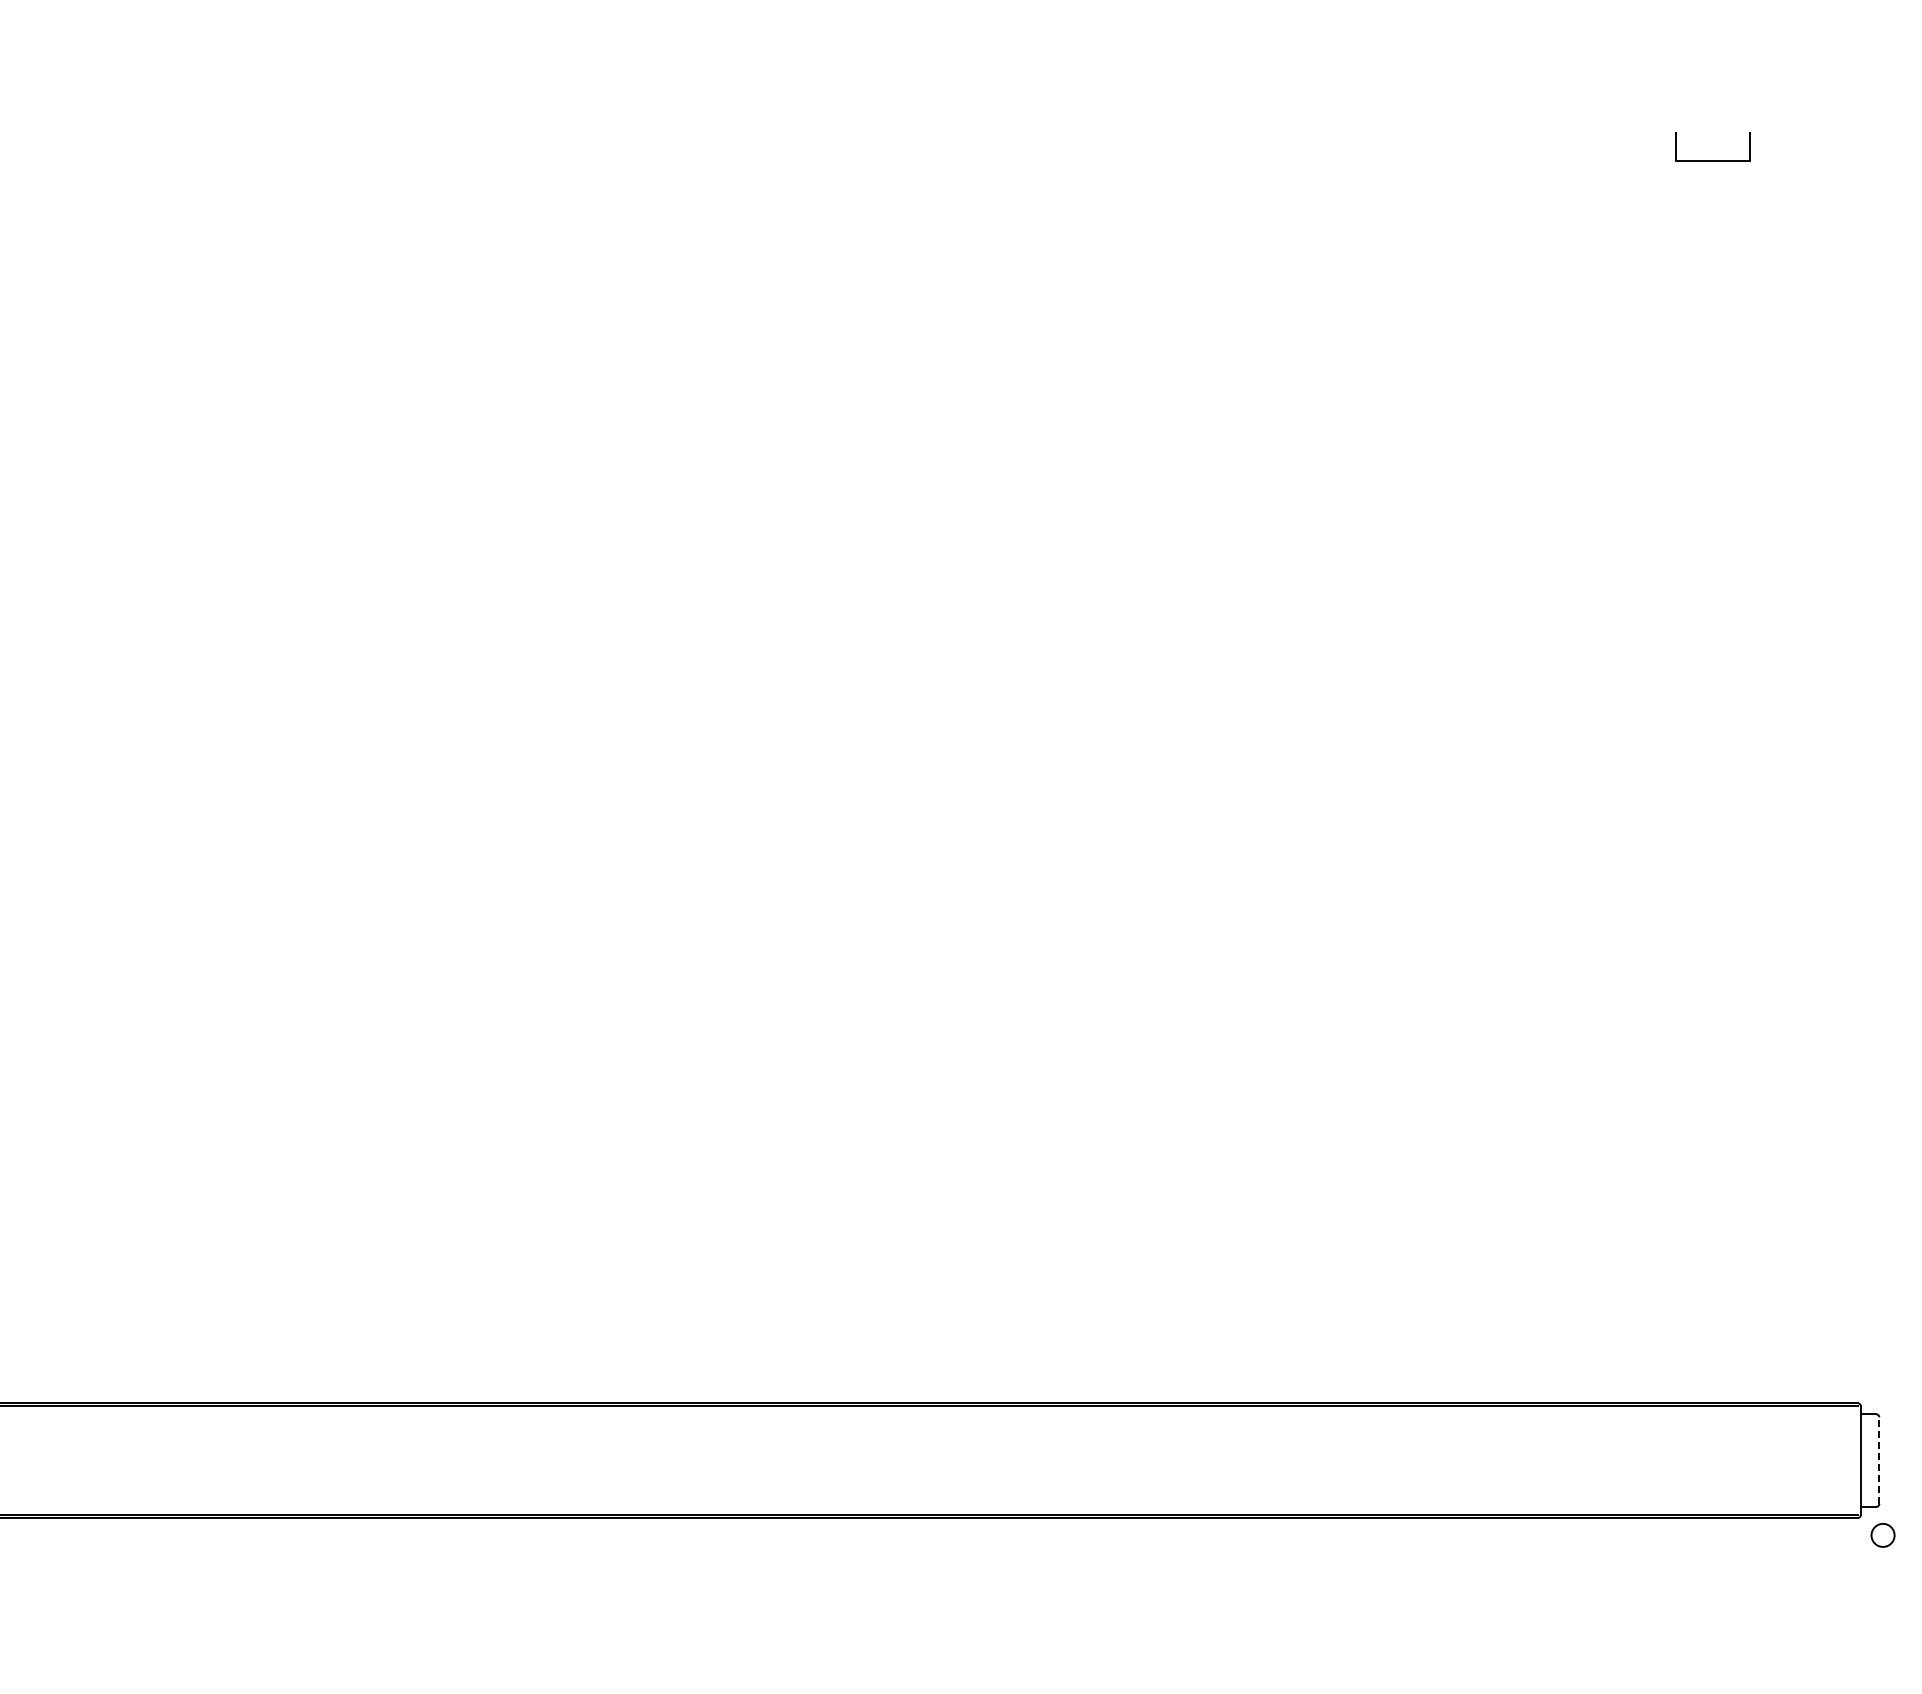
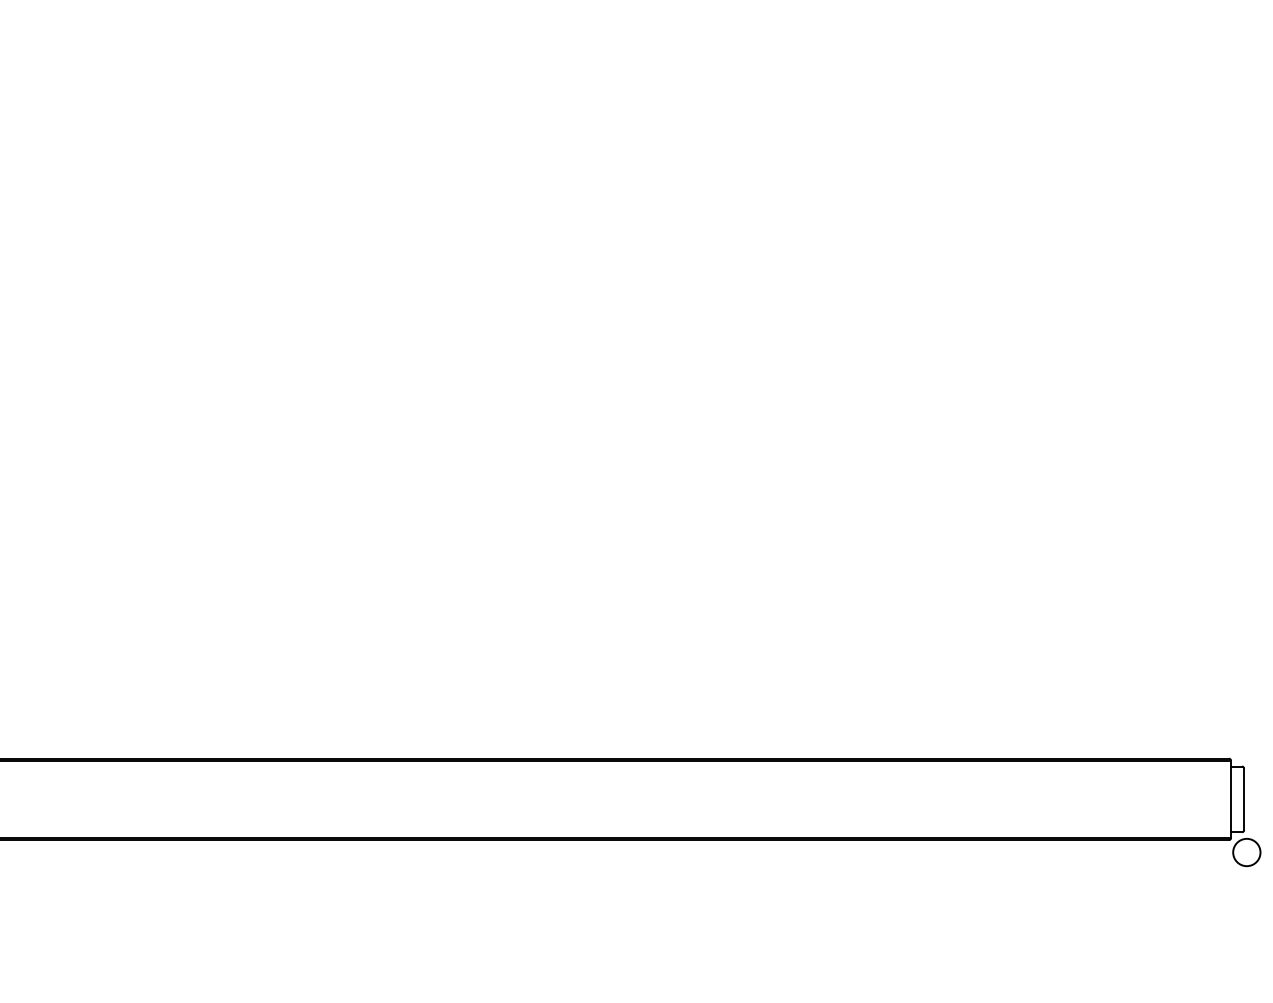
line: (1879, 1460) -> (1244, 799), dashed -> solid
circle: (1882, 1535) -> (1246, 852), size x1.67

